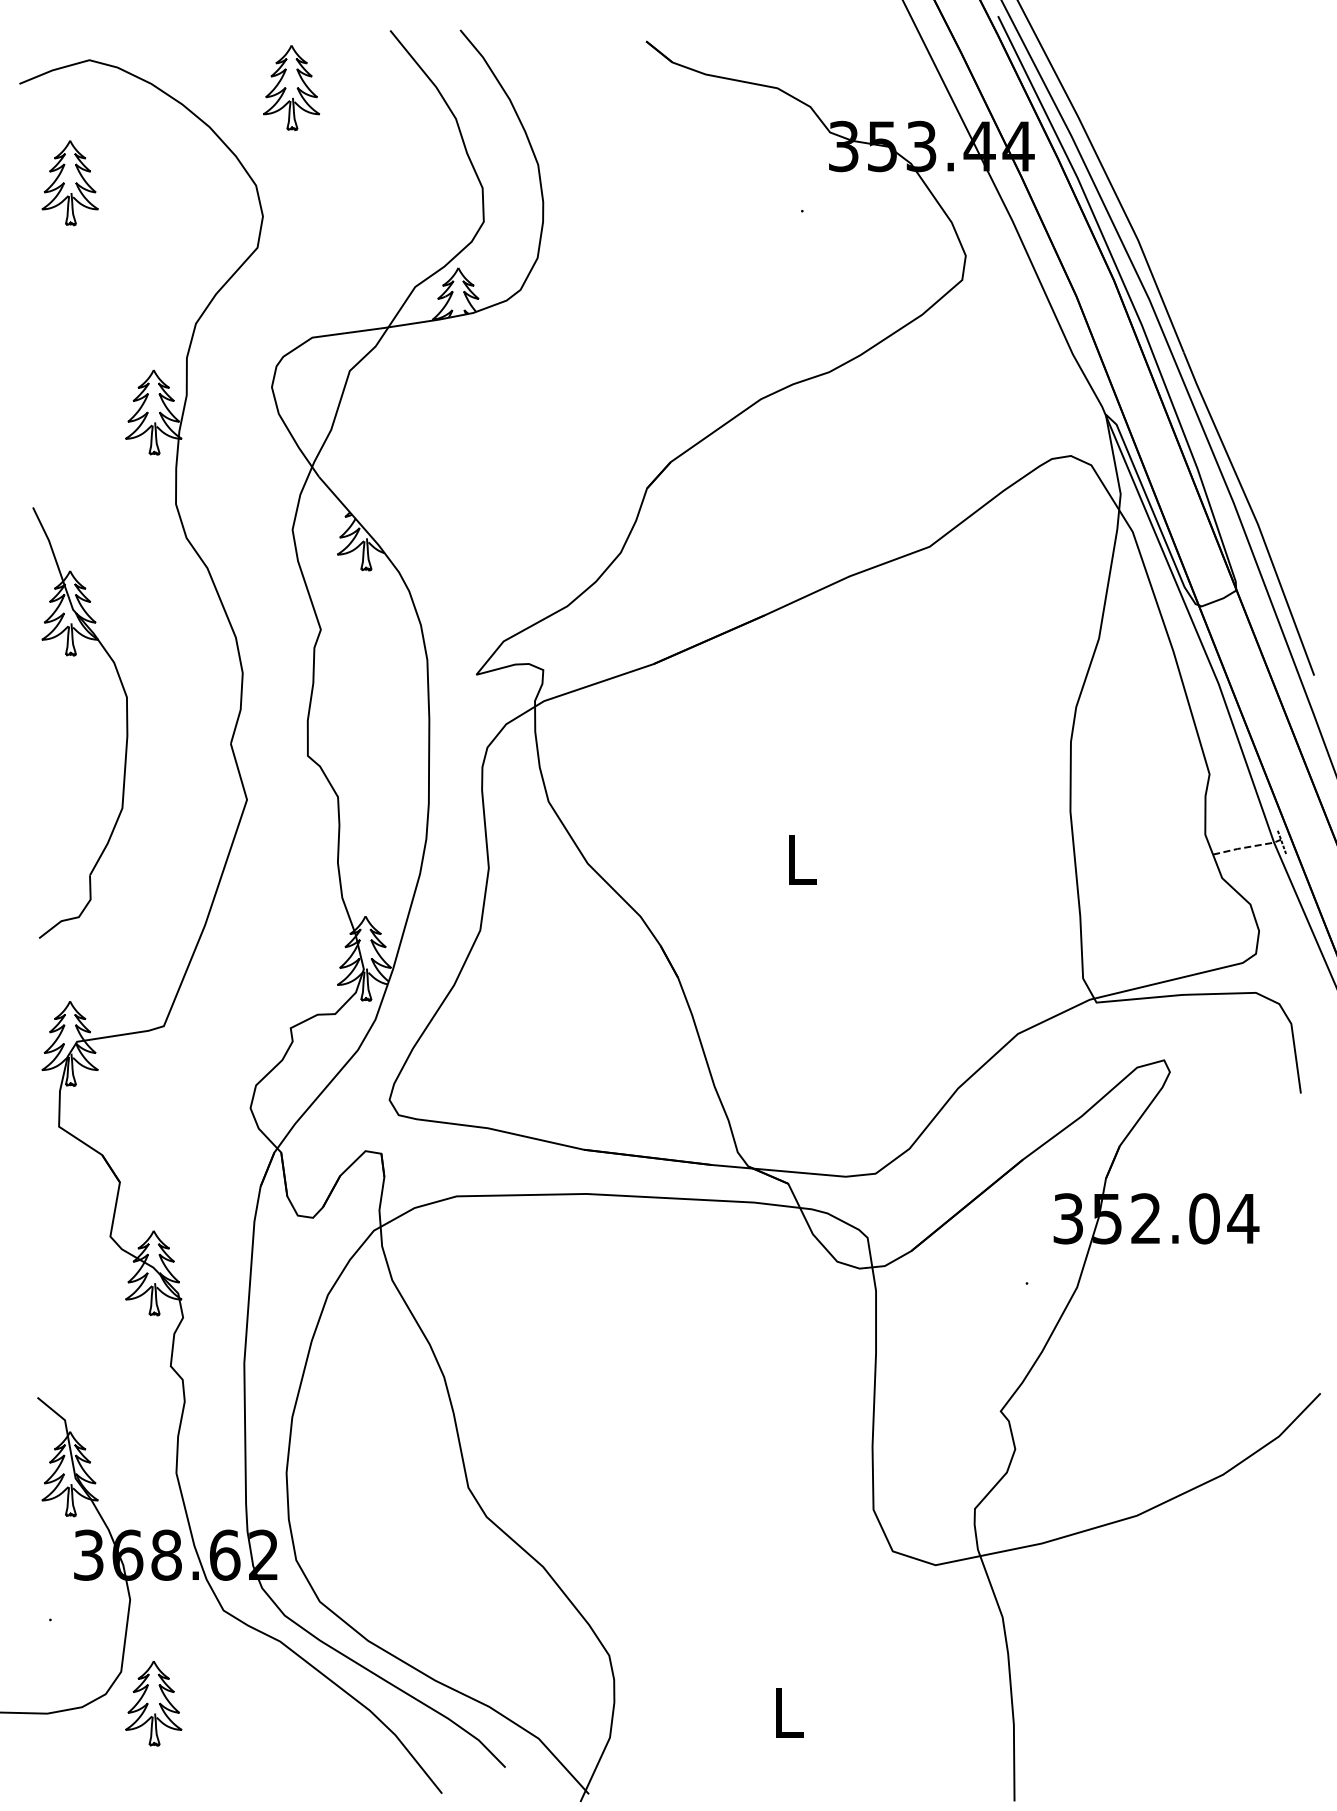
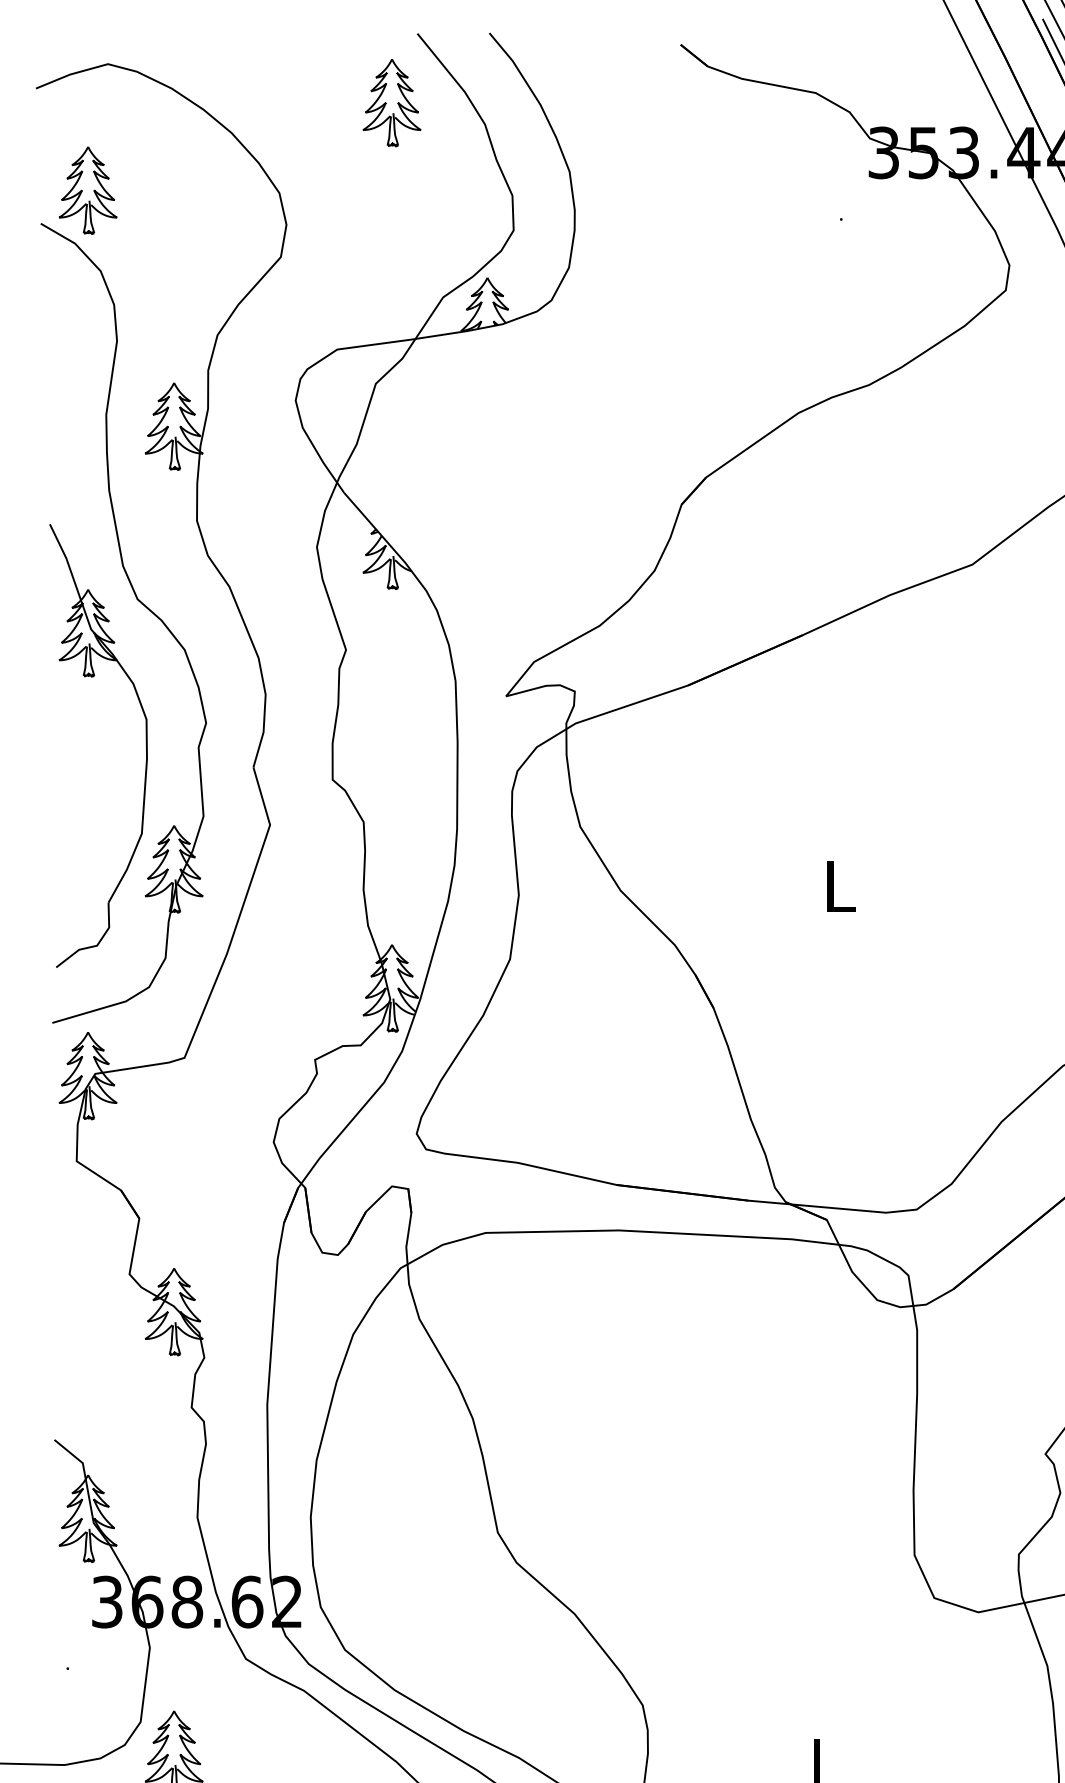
part: (291, 87) -> (391, 102), moved
part: (122, 585) -> (141, 604), added

